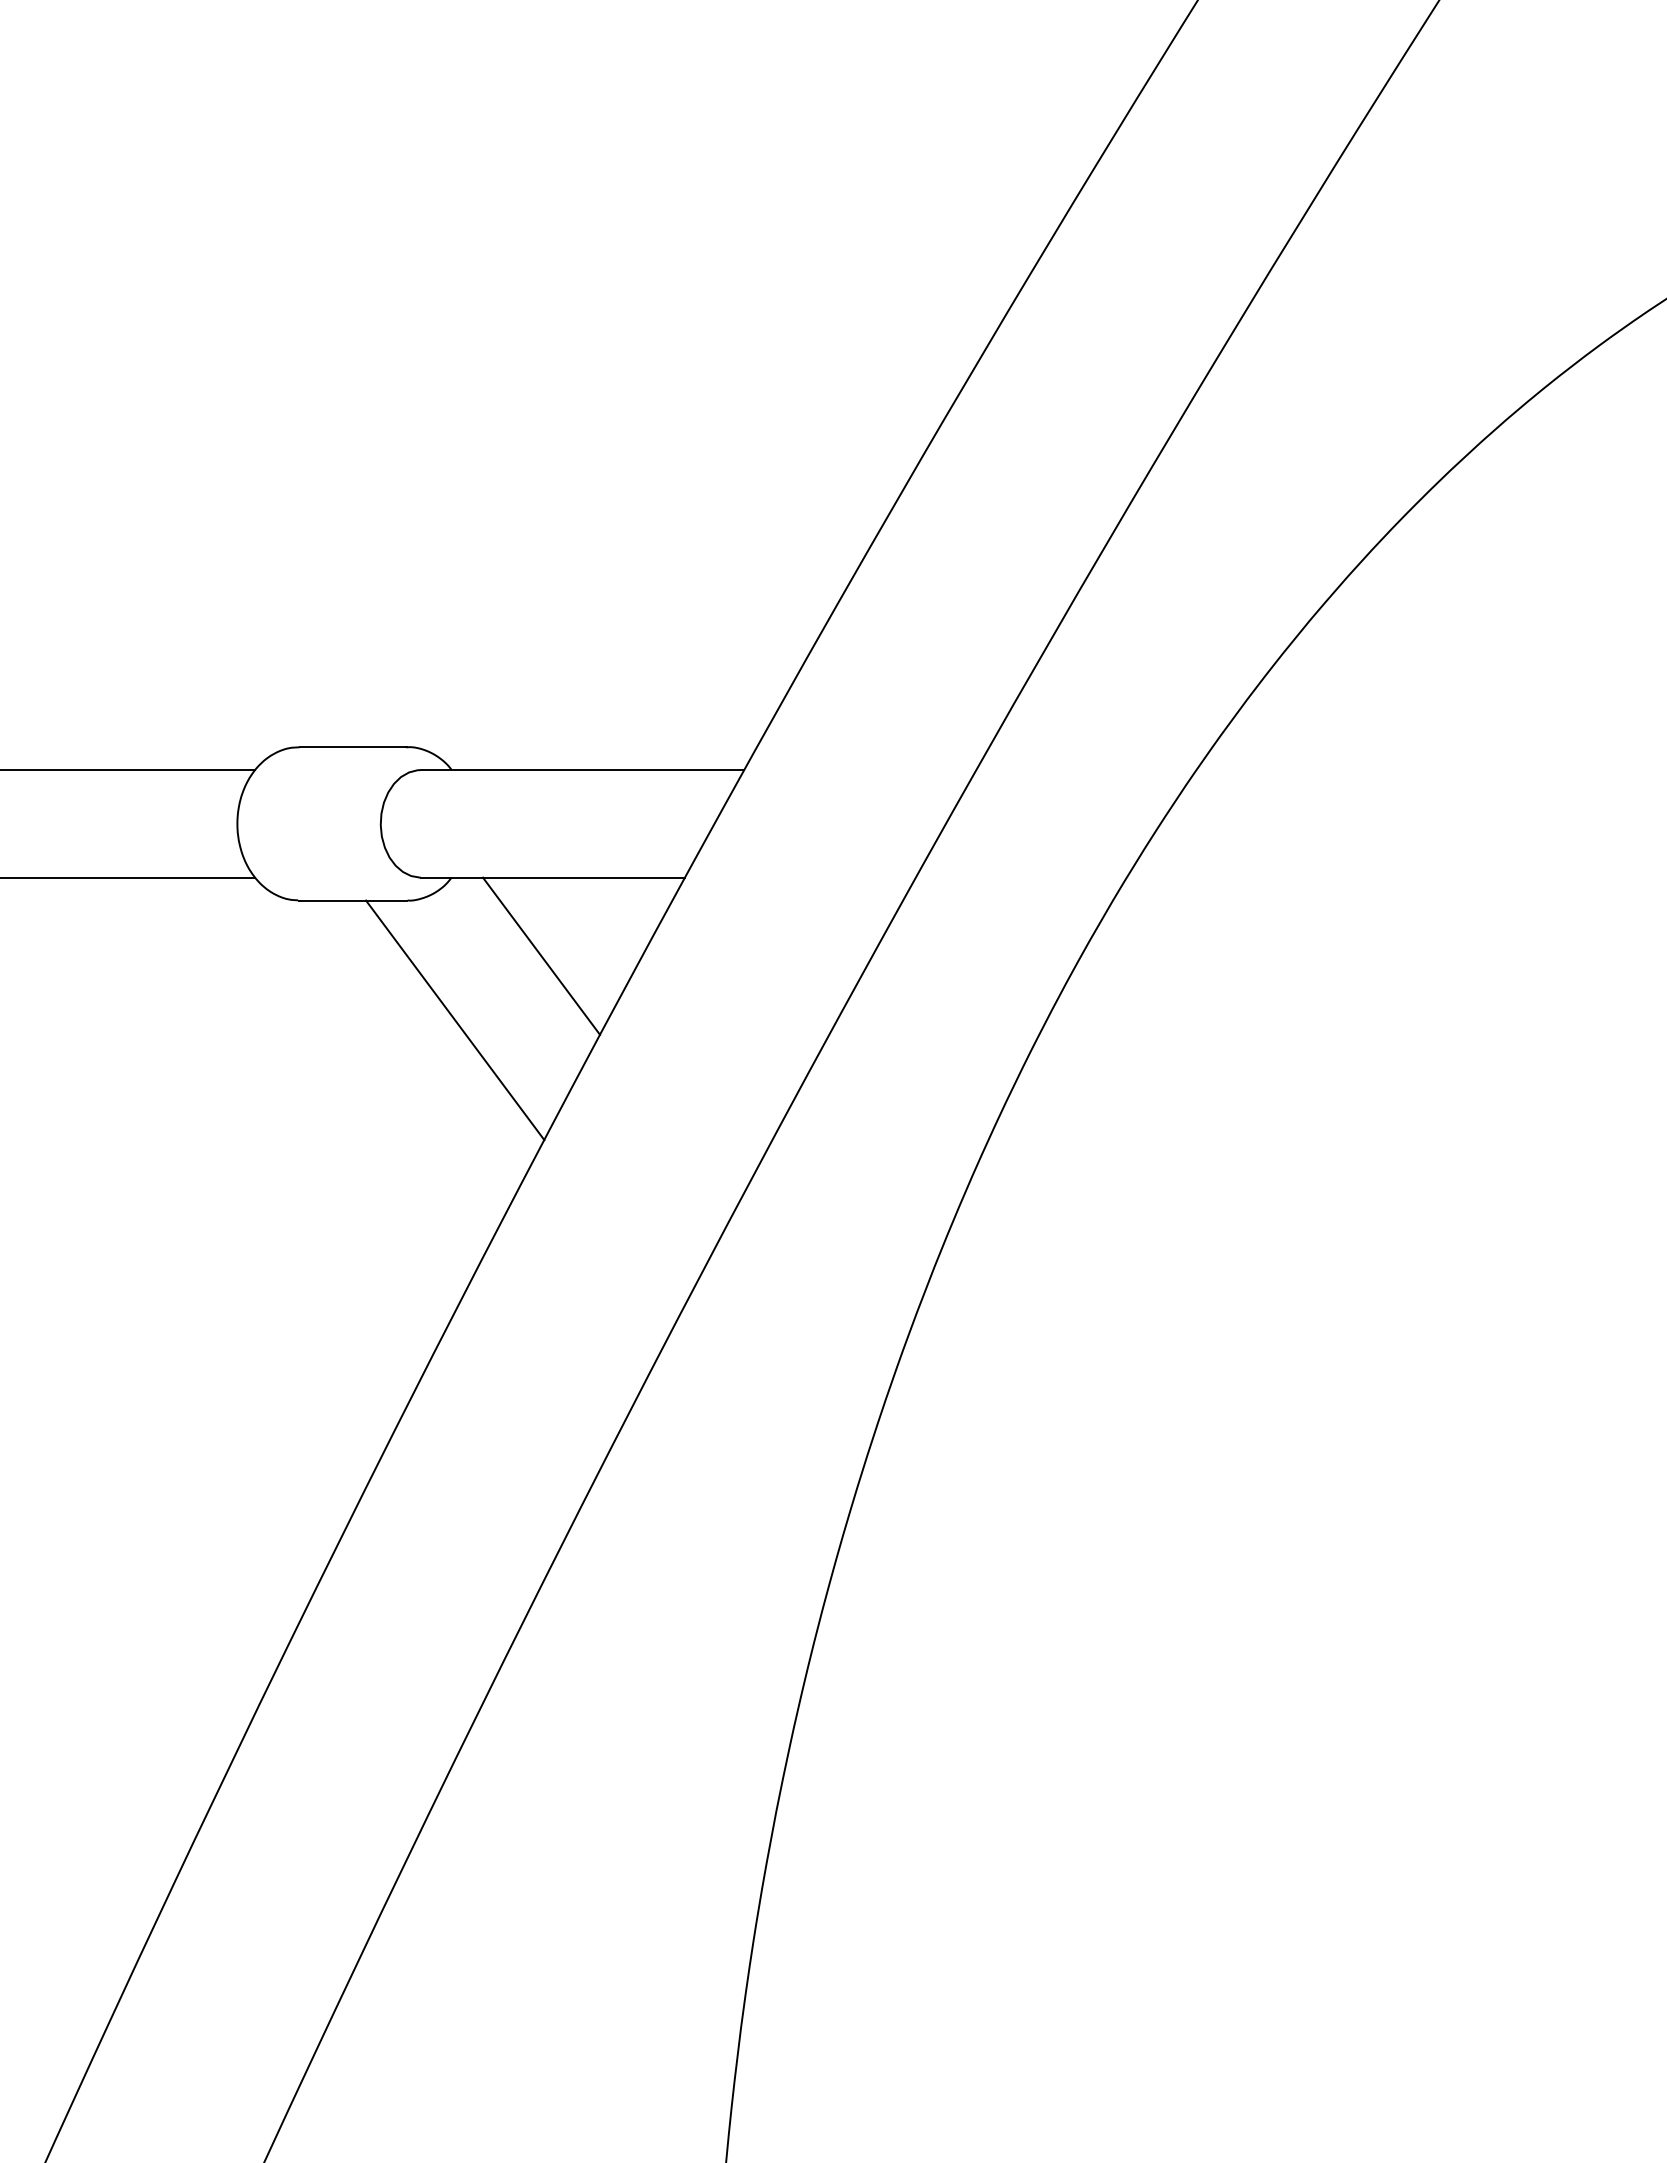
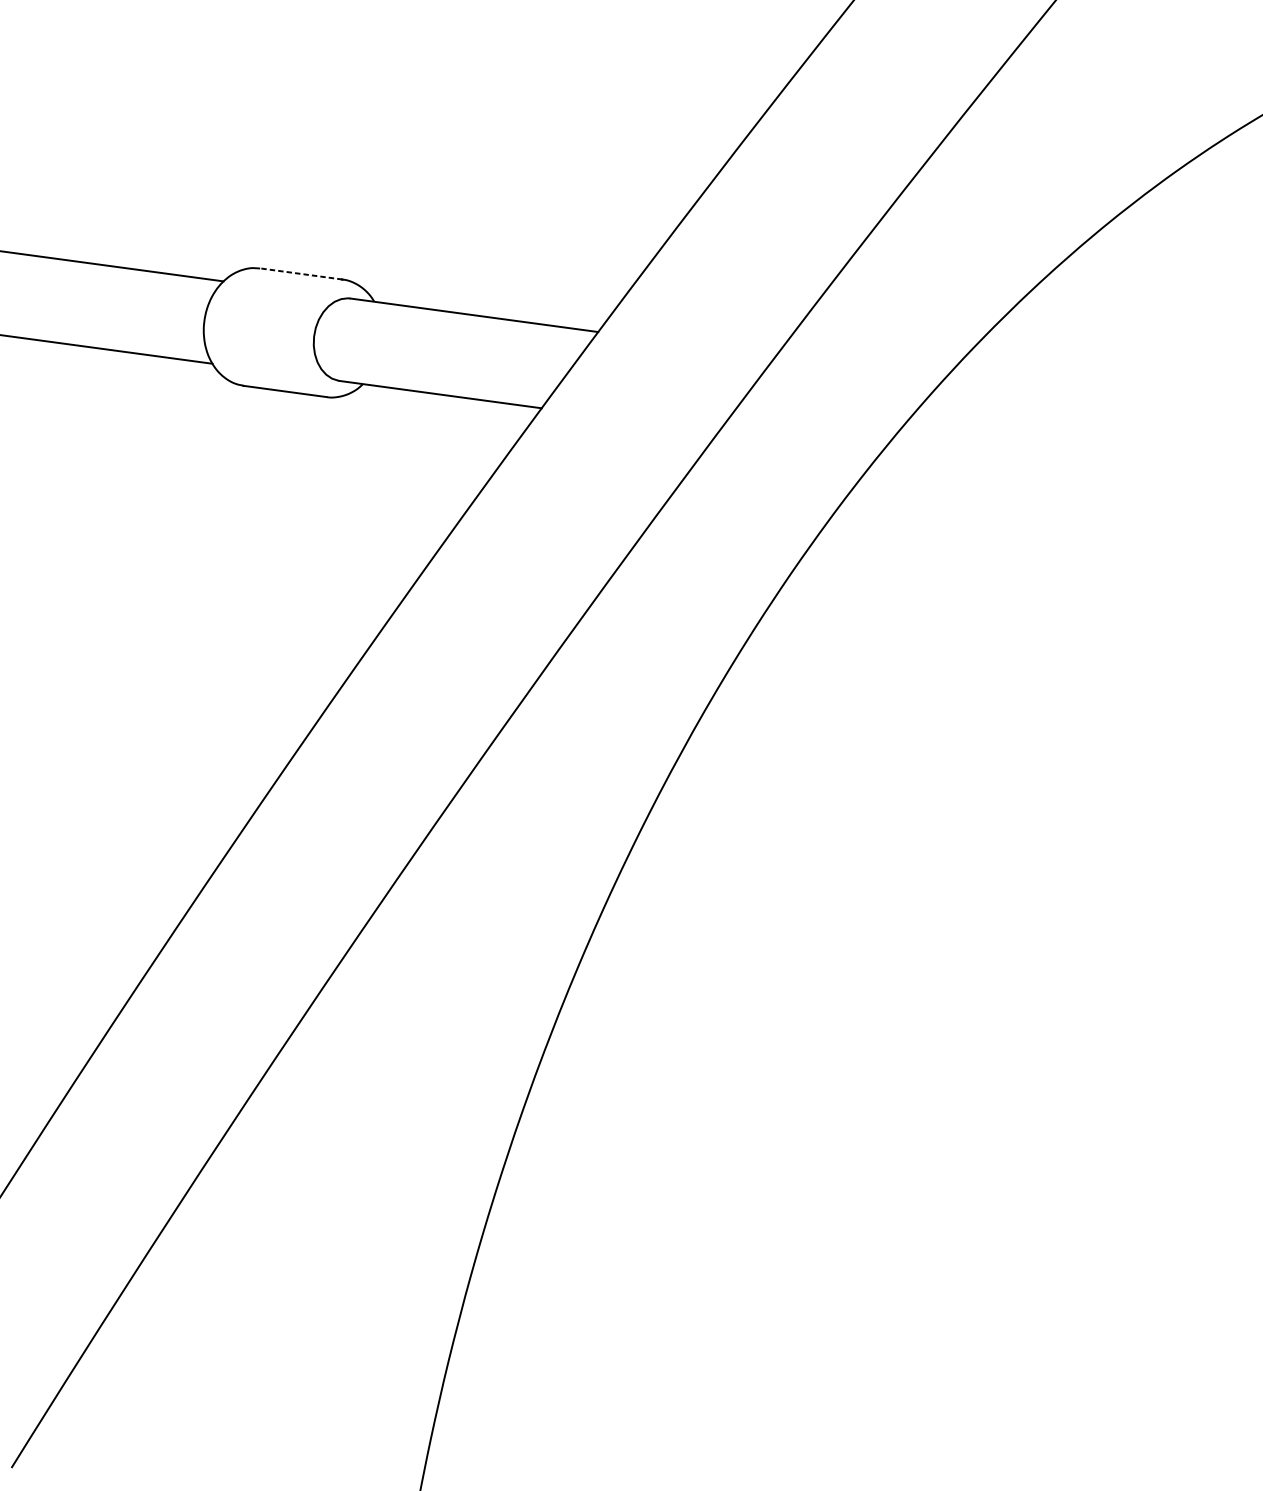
line: (353, 747) -> (301, 274), solid -> dashed
line: (541, 955) -> (423, 453), removed
line: (455, 1020) -> (351, 493), removed

